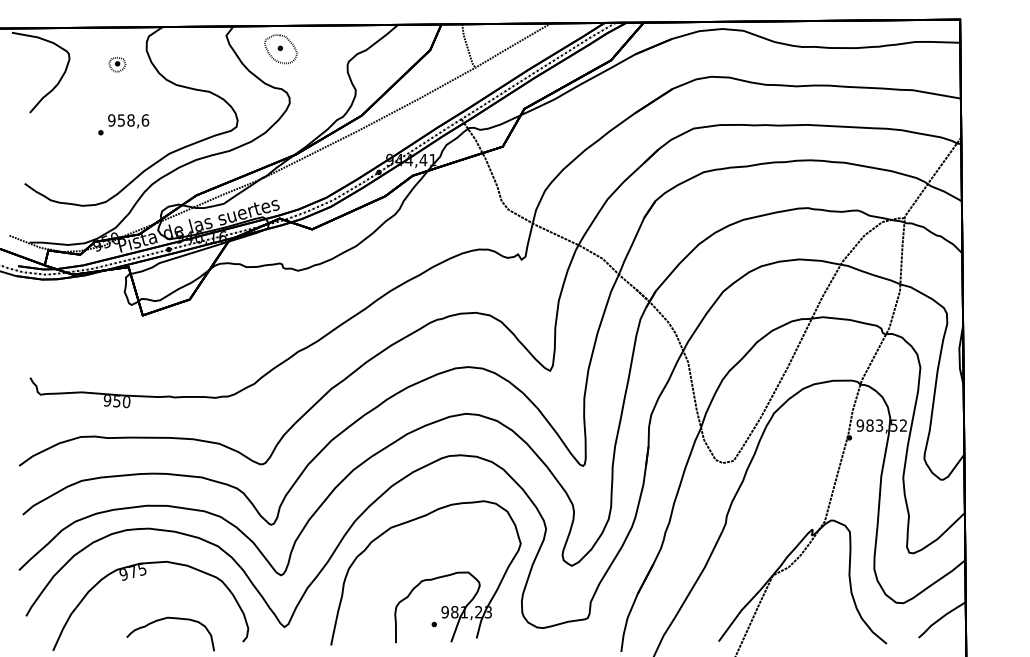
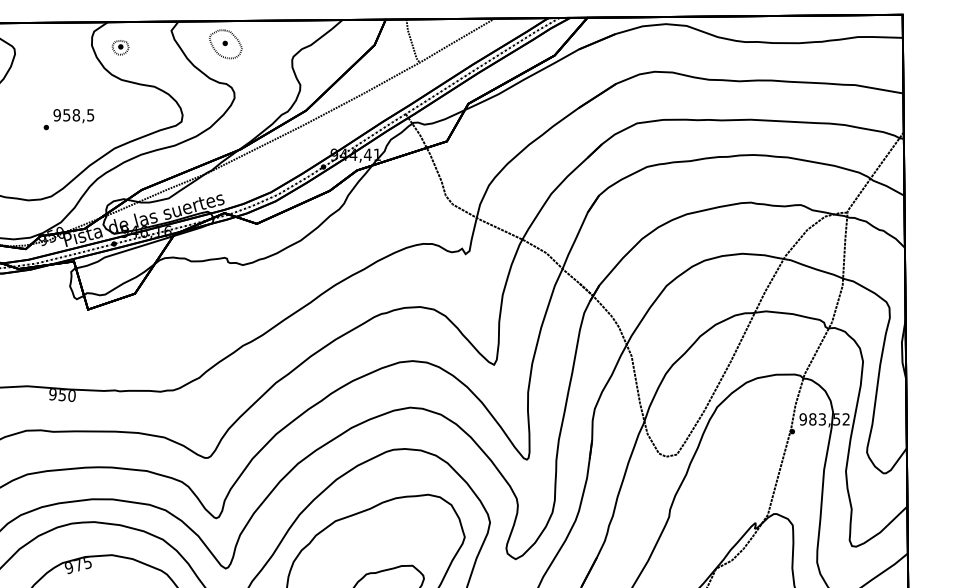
part: (117, 64) -> (120, 47), moved
text: (145, 120) -> (90, 115), 958,6 -> 958,5

